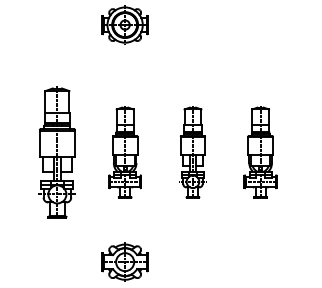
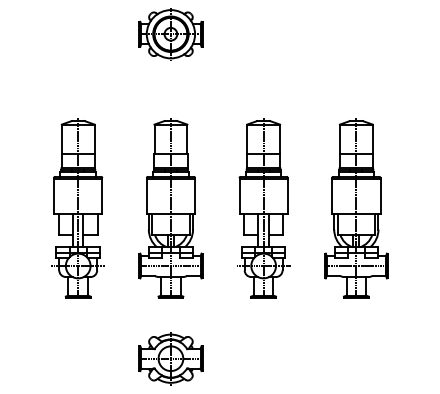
part: (124, 152) -> (170, 208), size x1.43
part: (192, 152) -> (263, 208), size x1.43
part: (260, 152) -> (356, 208), size x1.43

